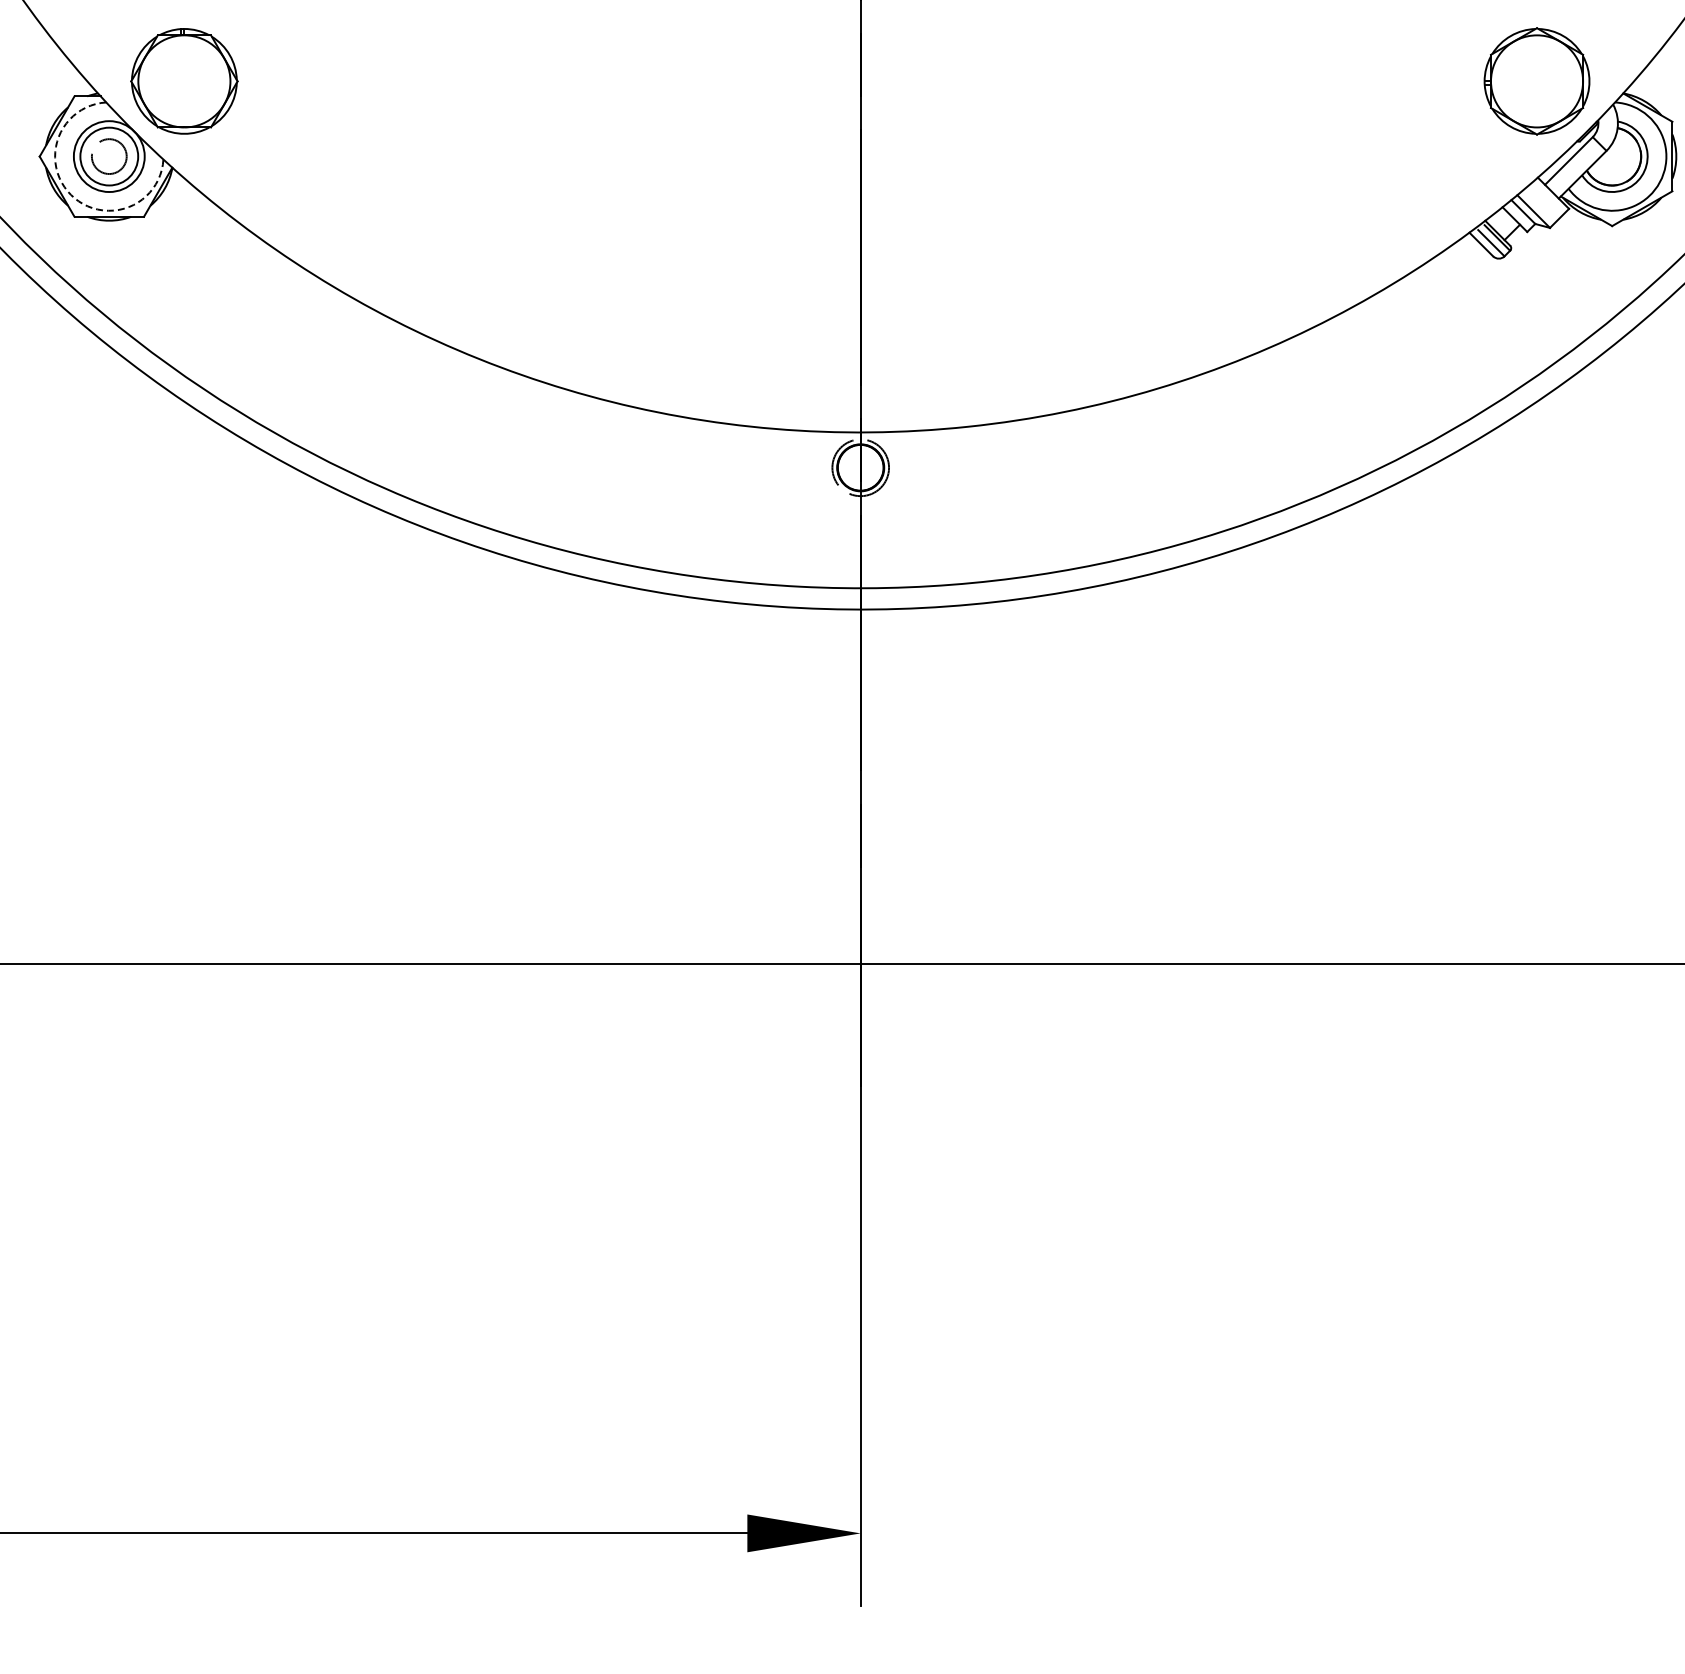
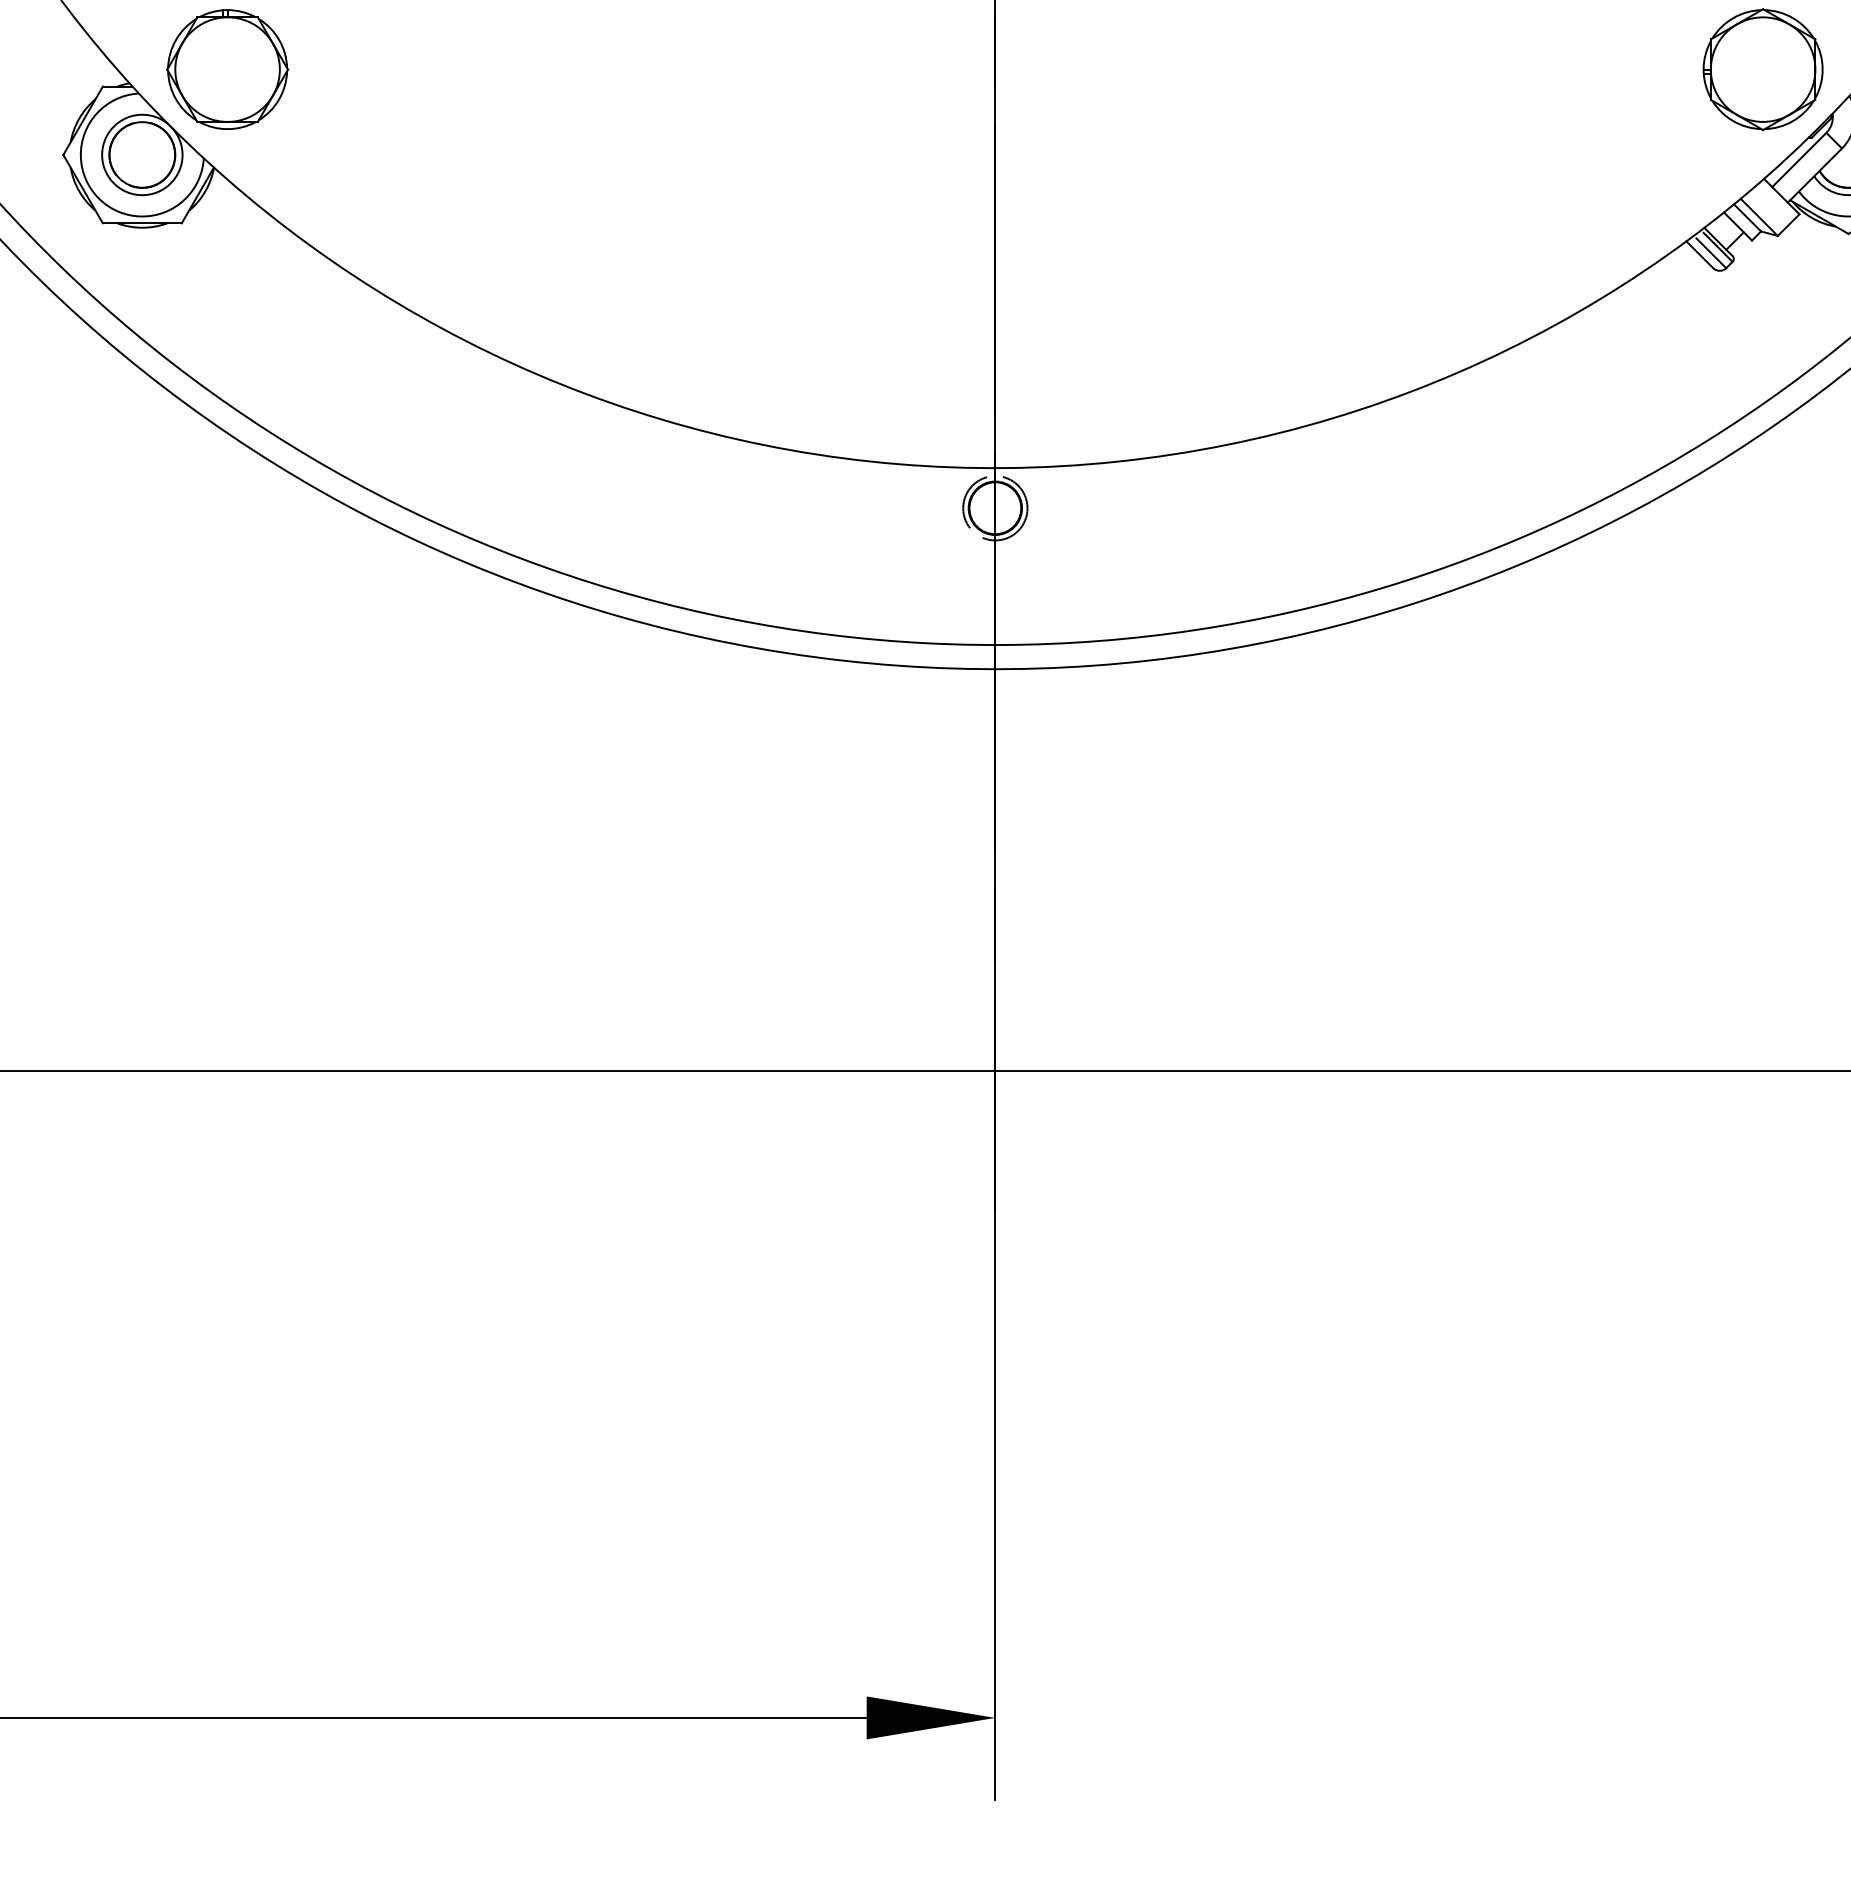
circle: (109, 156) -> (142, 154), size x1.67
arc: (70, 194) -> (98, 198), dashed -> solid

